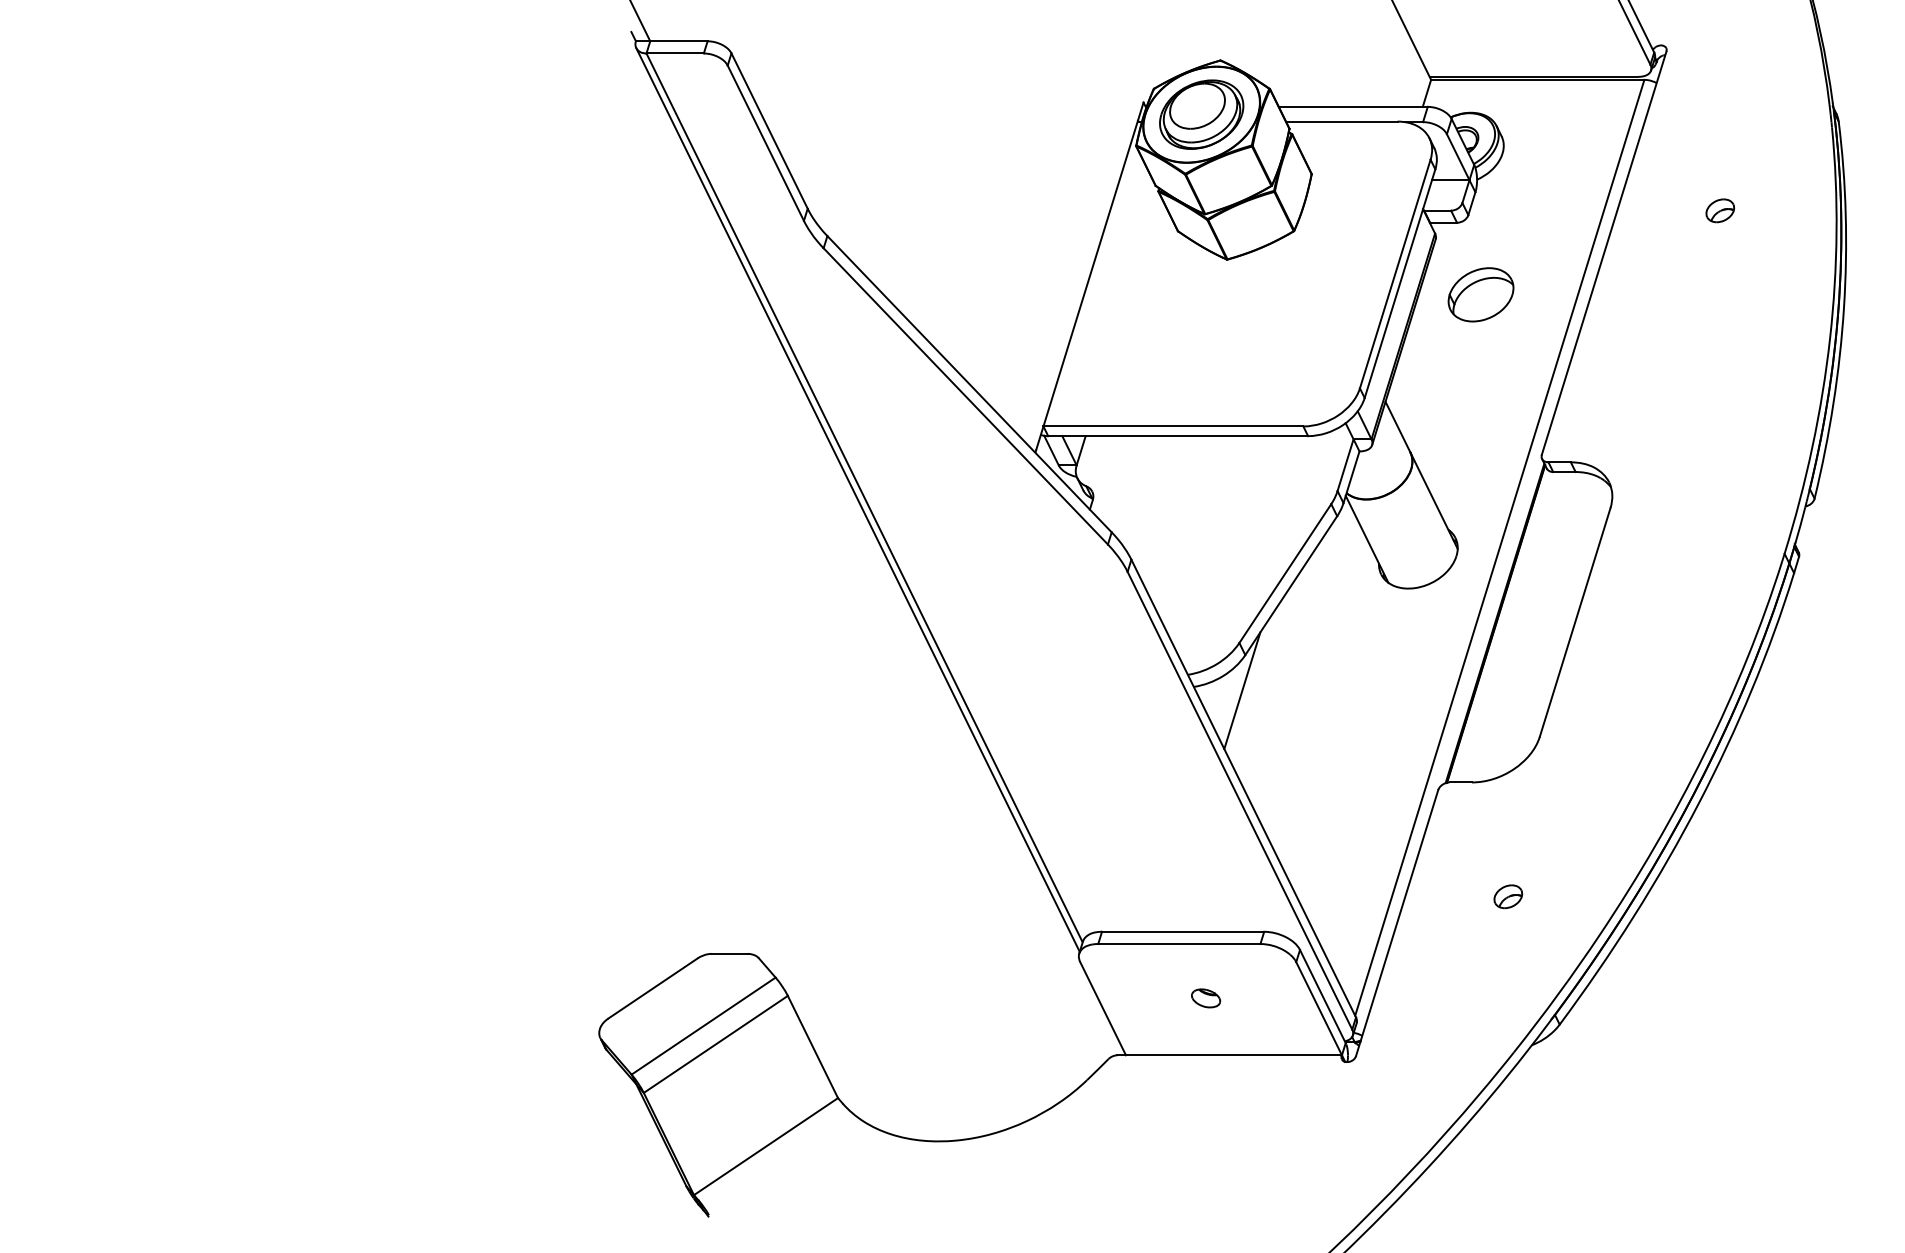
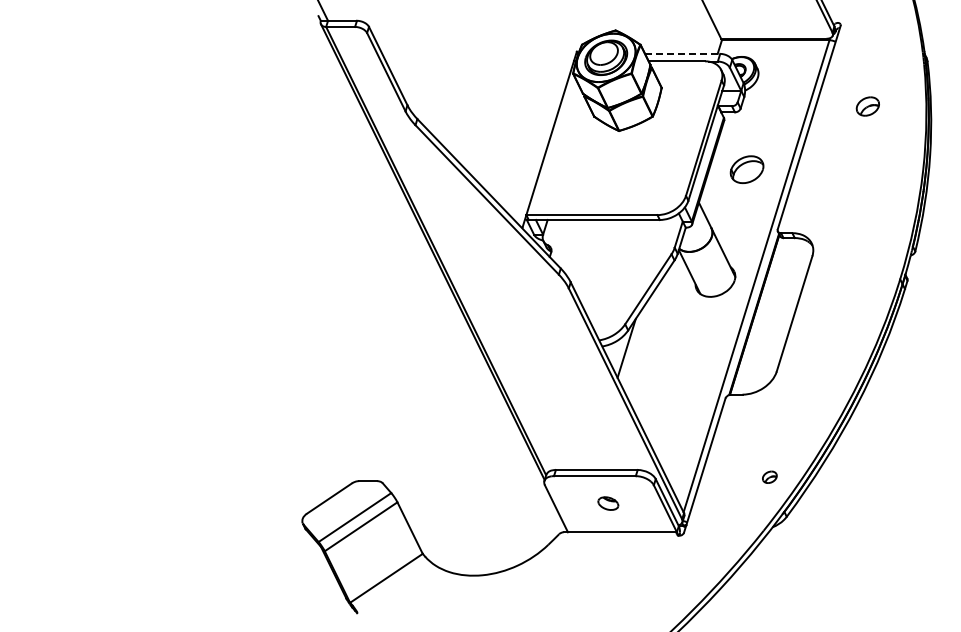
line: (1352, 106) -> (682, 53), solid -> dashed
part: (1719, 209) -> (867, 105), size x1.6
part: (1479, 294) -> (746, 169), moved
part: (1507, 895) -> (769, 476), moved
part: (1206, 998) -> (608, 503), size x1.4

